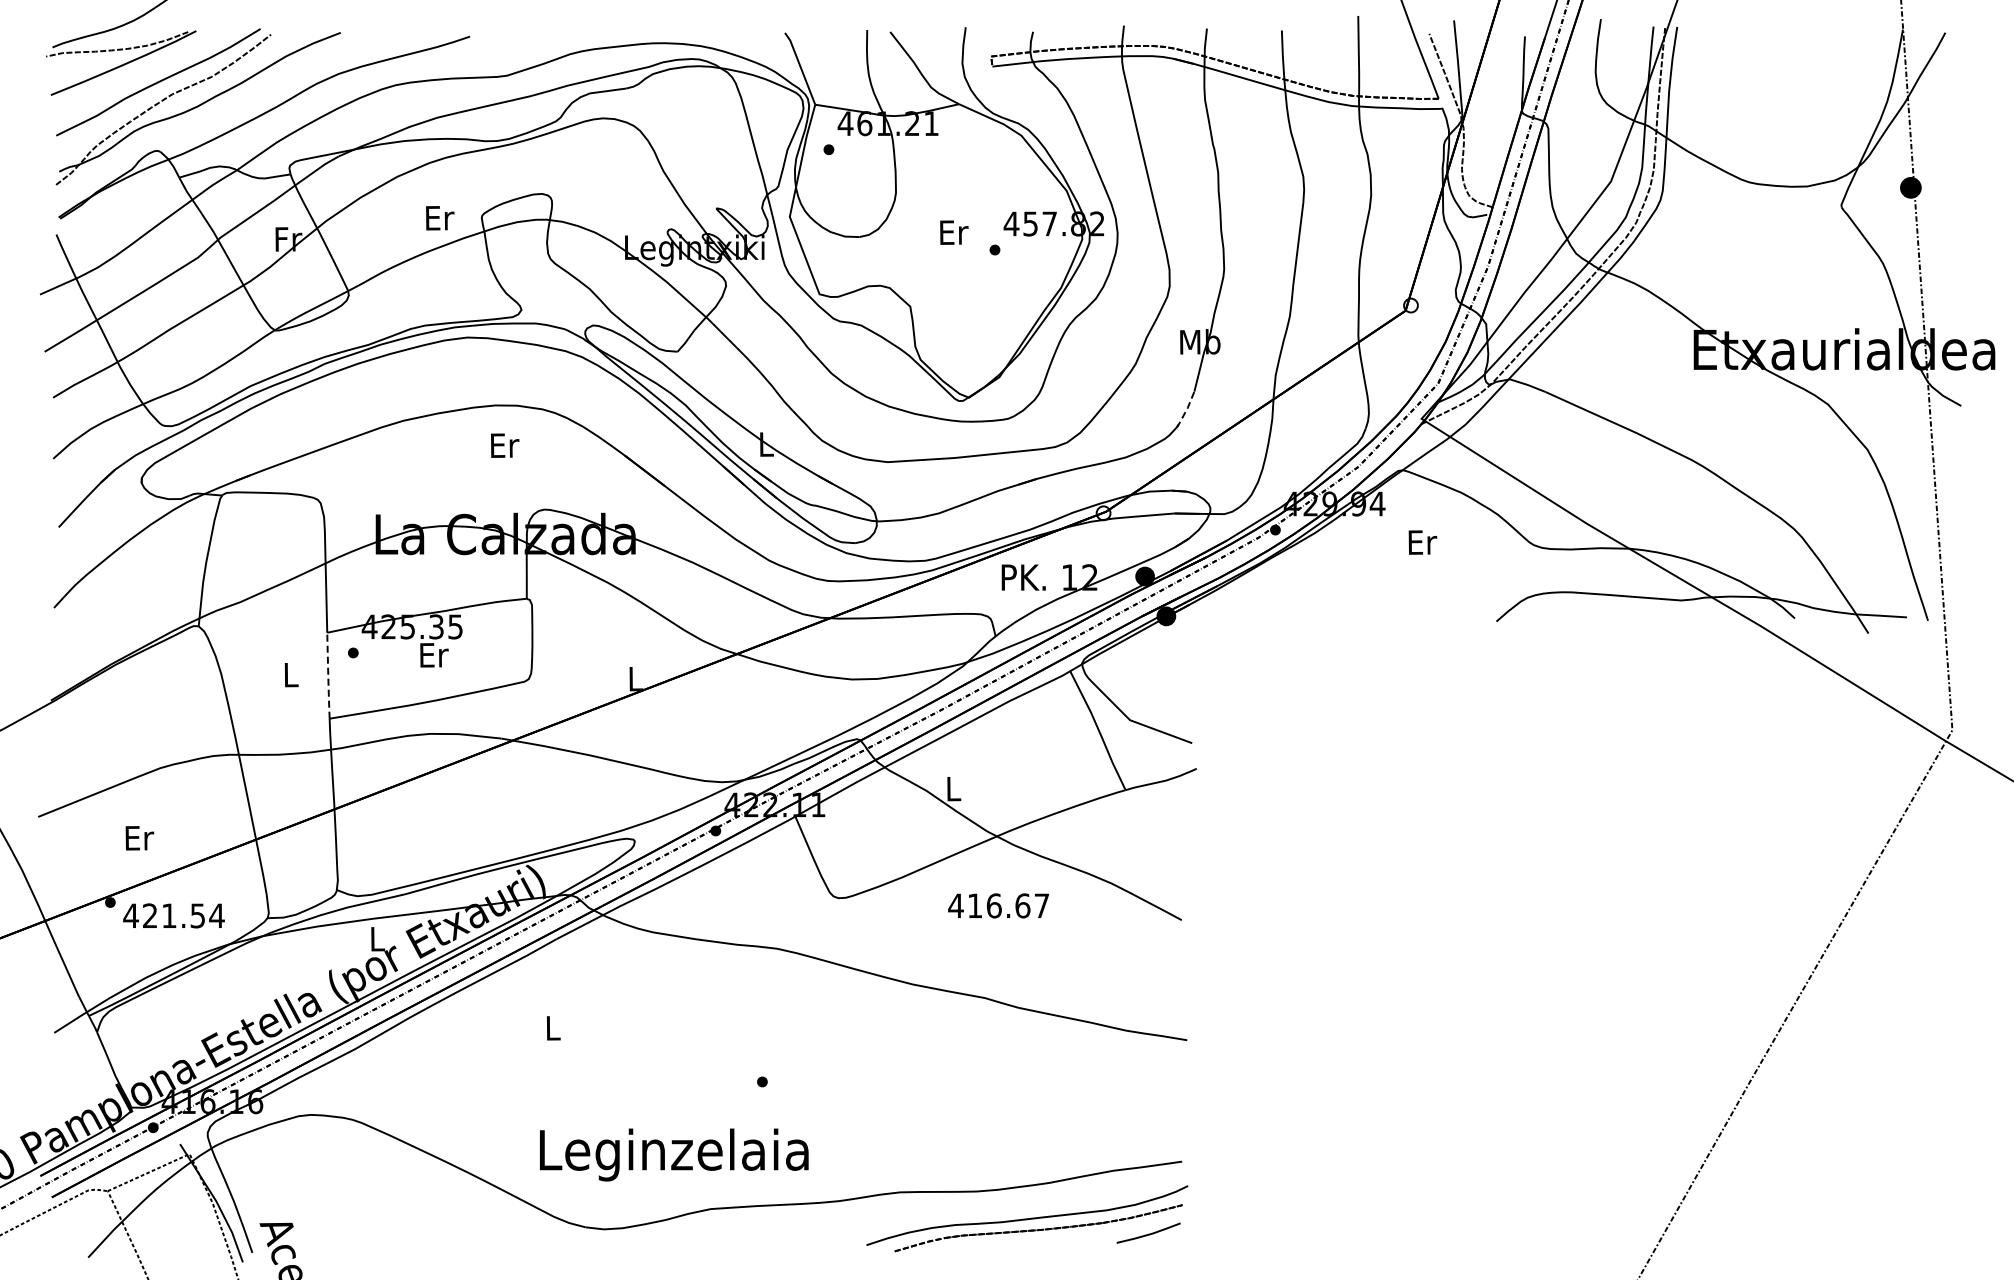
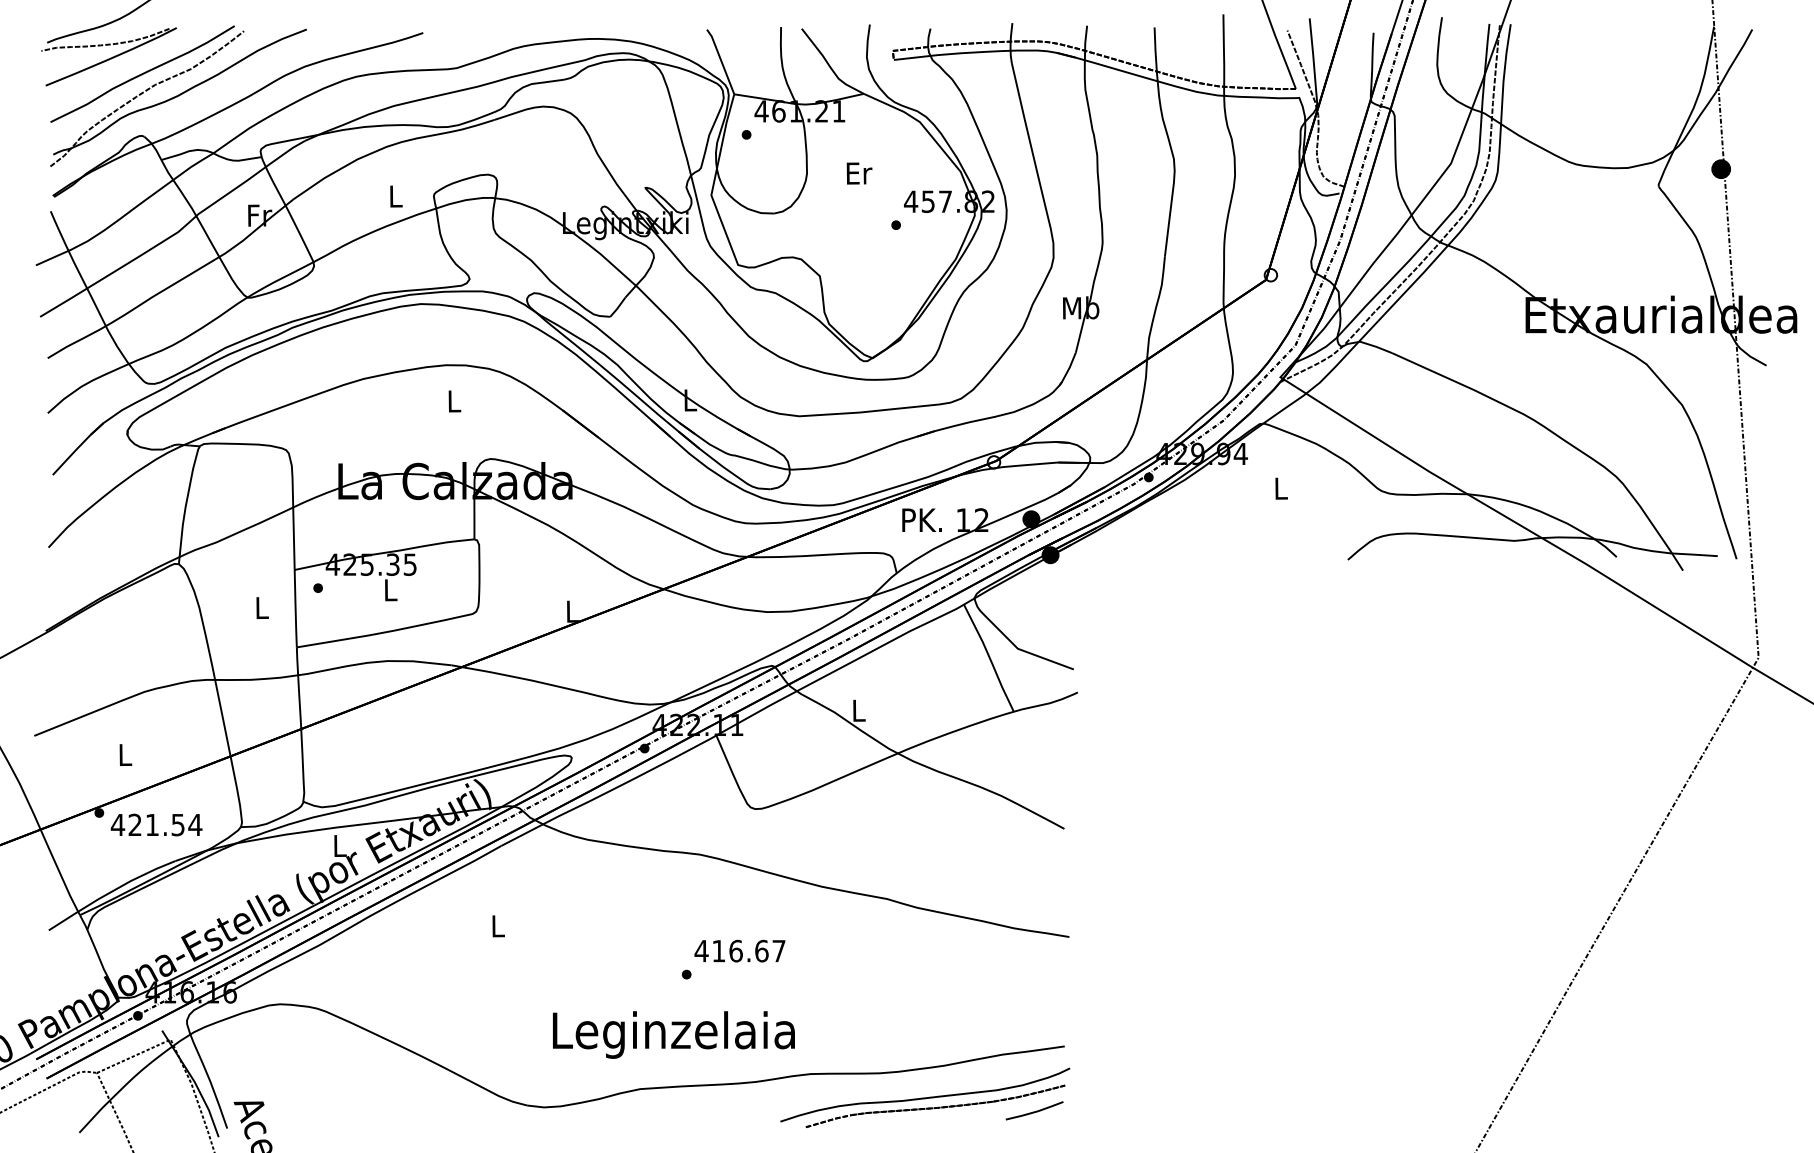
text: (440, 218) -> (396, 196), Er -> L
text: (954, 232) -> (859, 173), moved
line: (1186, 410) -> (1068, 369), dashed -> solid
text: (505, 445) -> (455, 401), Er -> L
text: (1422, 542) -> (1281, 488), Er -> L
text: (434, 655) -> (391, 590), Er -> L
line: (328, 675) -> (295, 608), dashed -> solid
text: (139, 838) -> (125, 755), Er -> L
text: (998, 905) -> (739, 950), moved
text: (674, 1154) -> (674, 1034), moved

